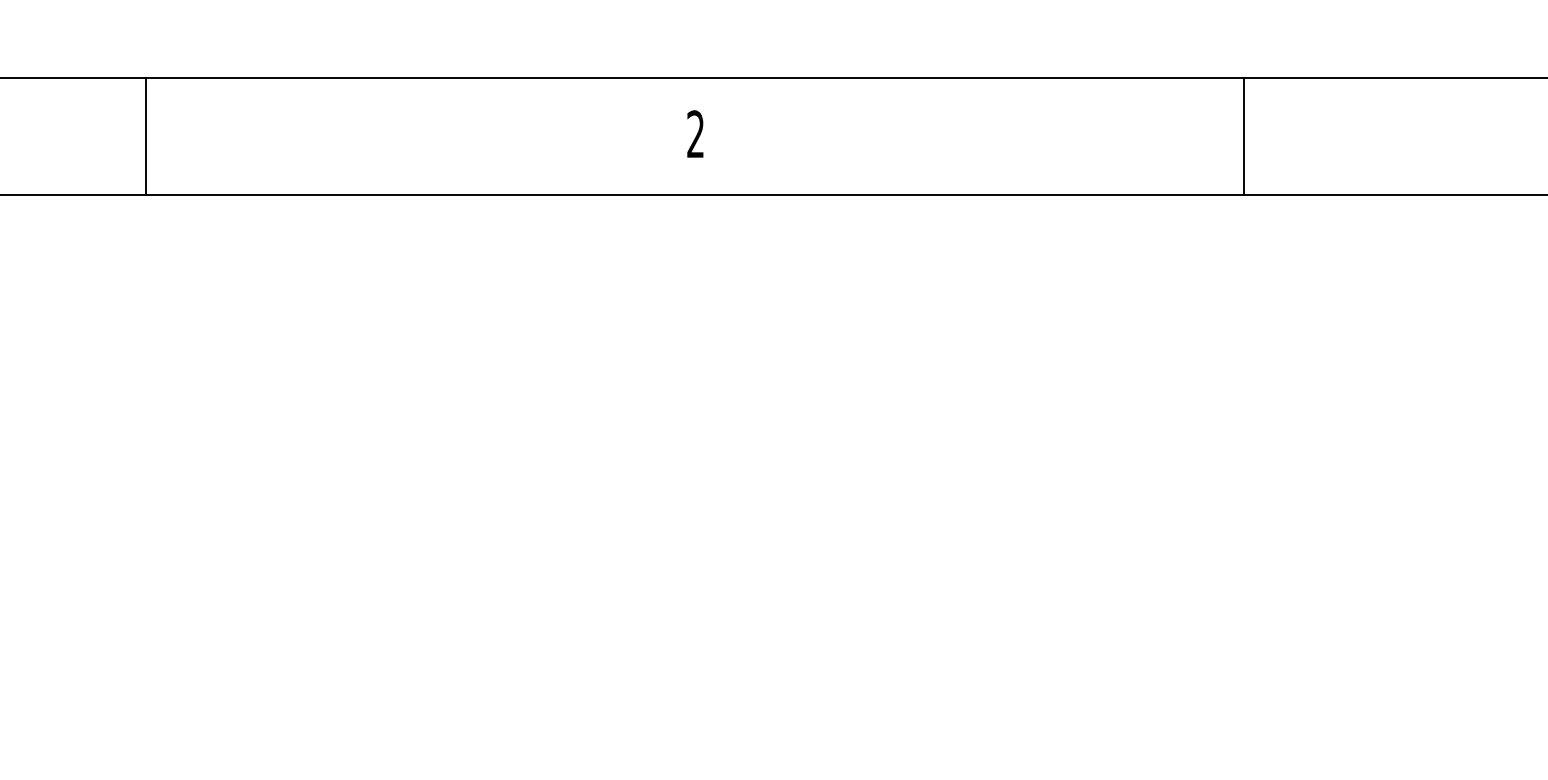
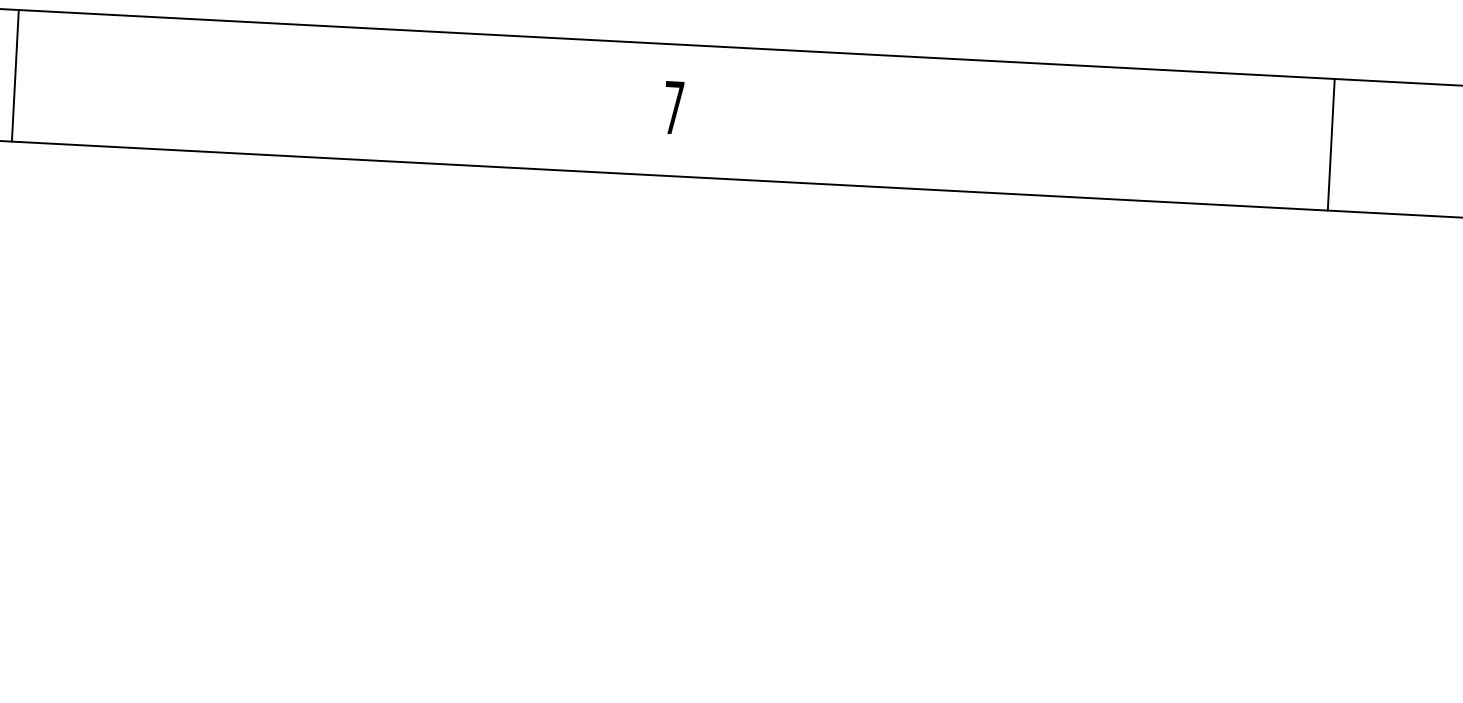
text: (695, 133) -> (673, 106), 2 -> 7
line: (145, 136) -> (15, 75), moved
line: (1244, 136) -> (1331, 144), moved

